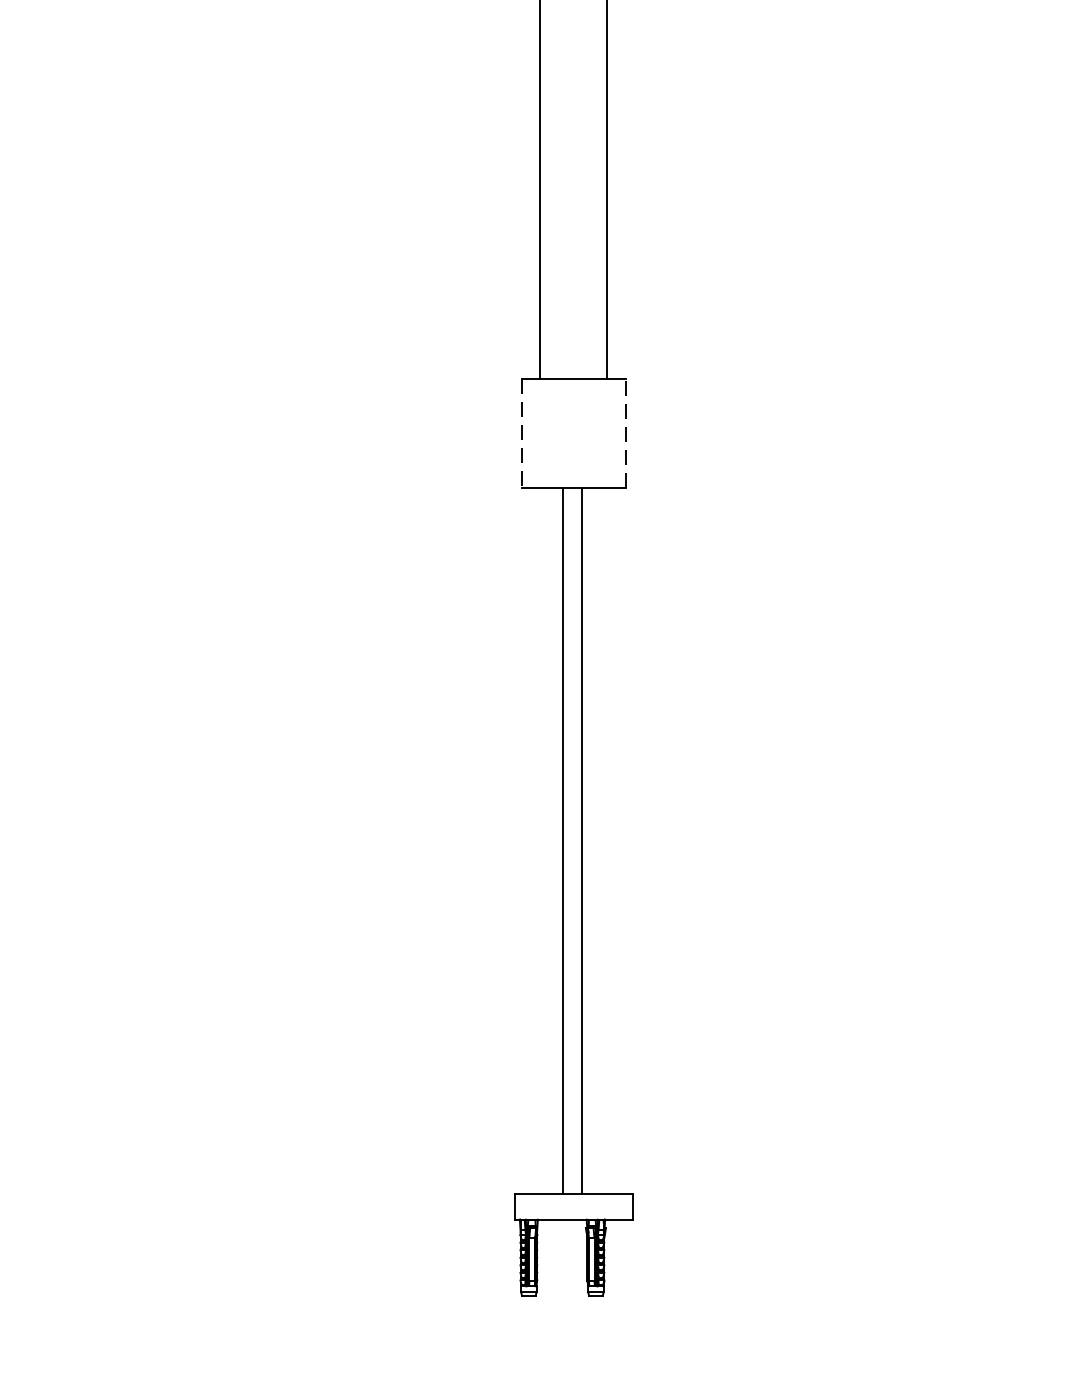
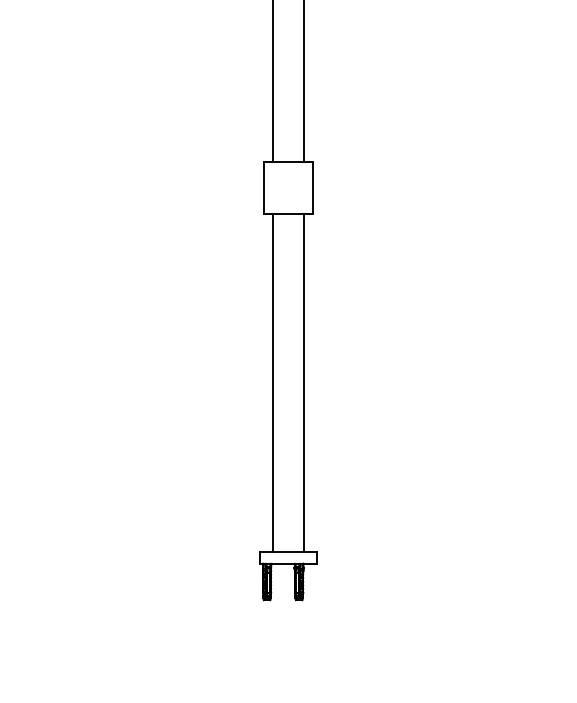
line: (521, 433) -> (263, 187), dashed -> solid
line: (625, 433) -> (313, 187), dashed -> solid
line: (563, 840) -> (304, 382), moved
line: (581, 840) -> (272, 382), moved

